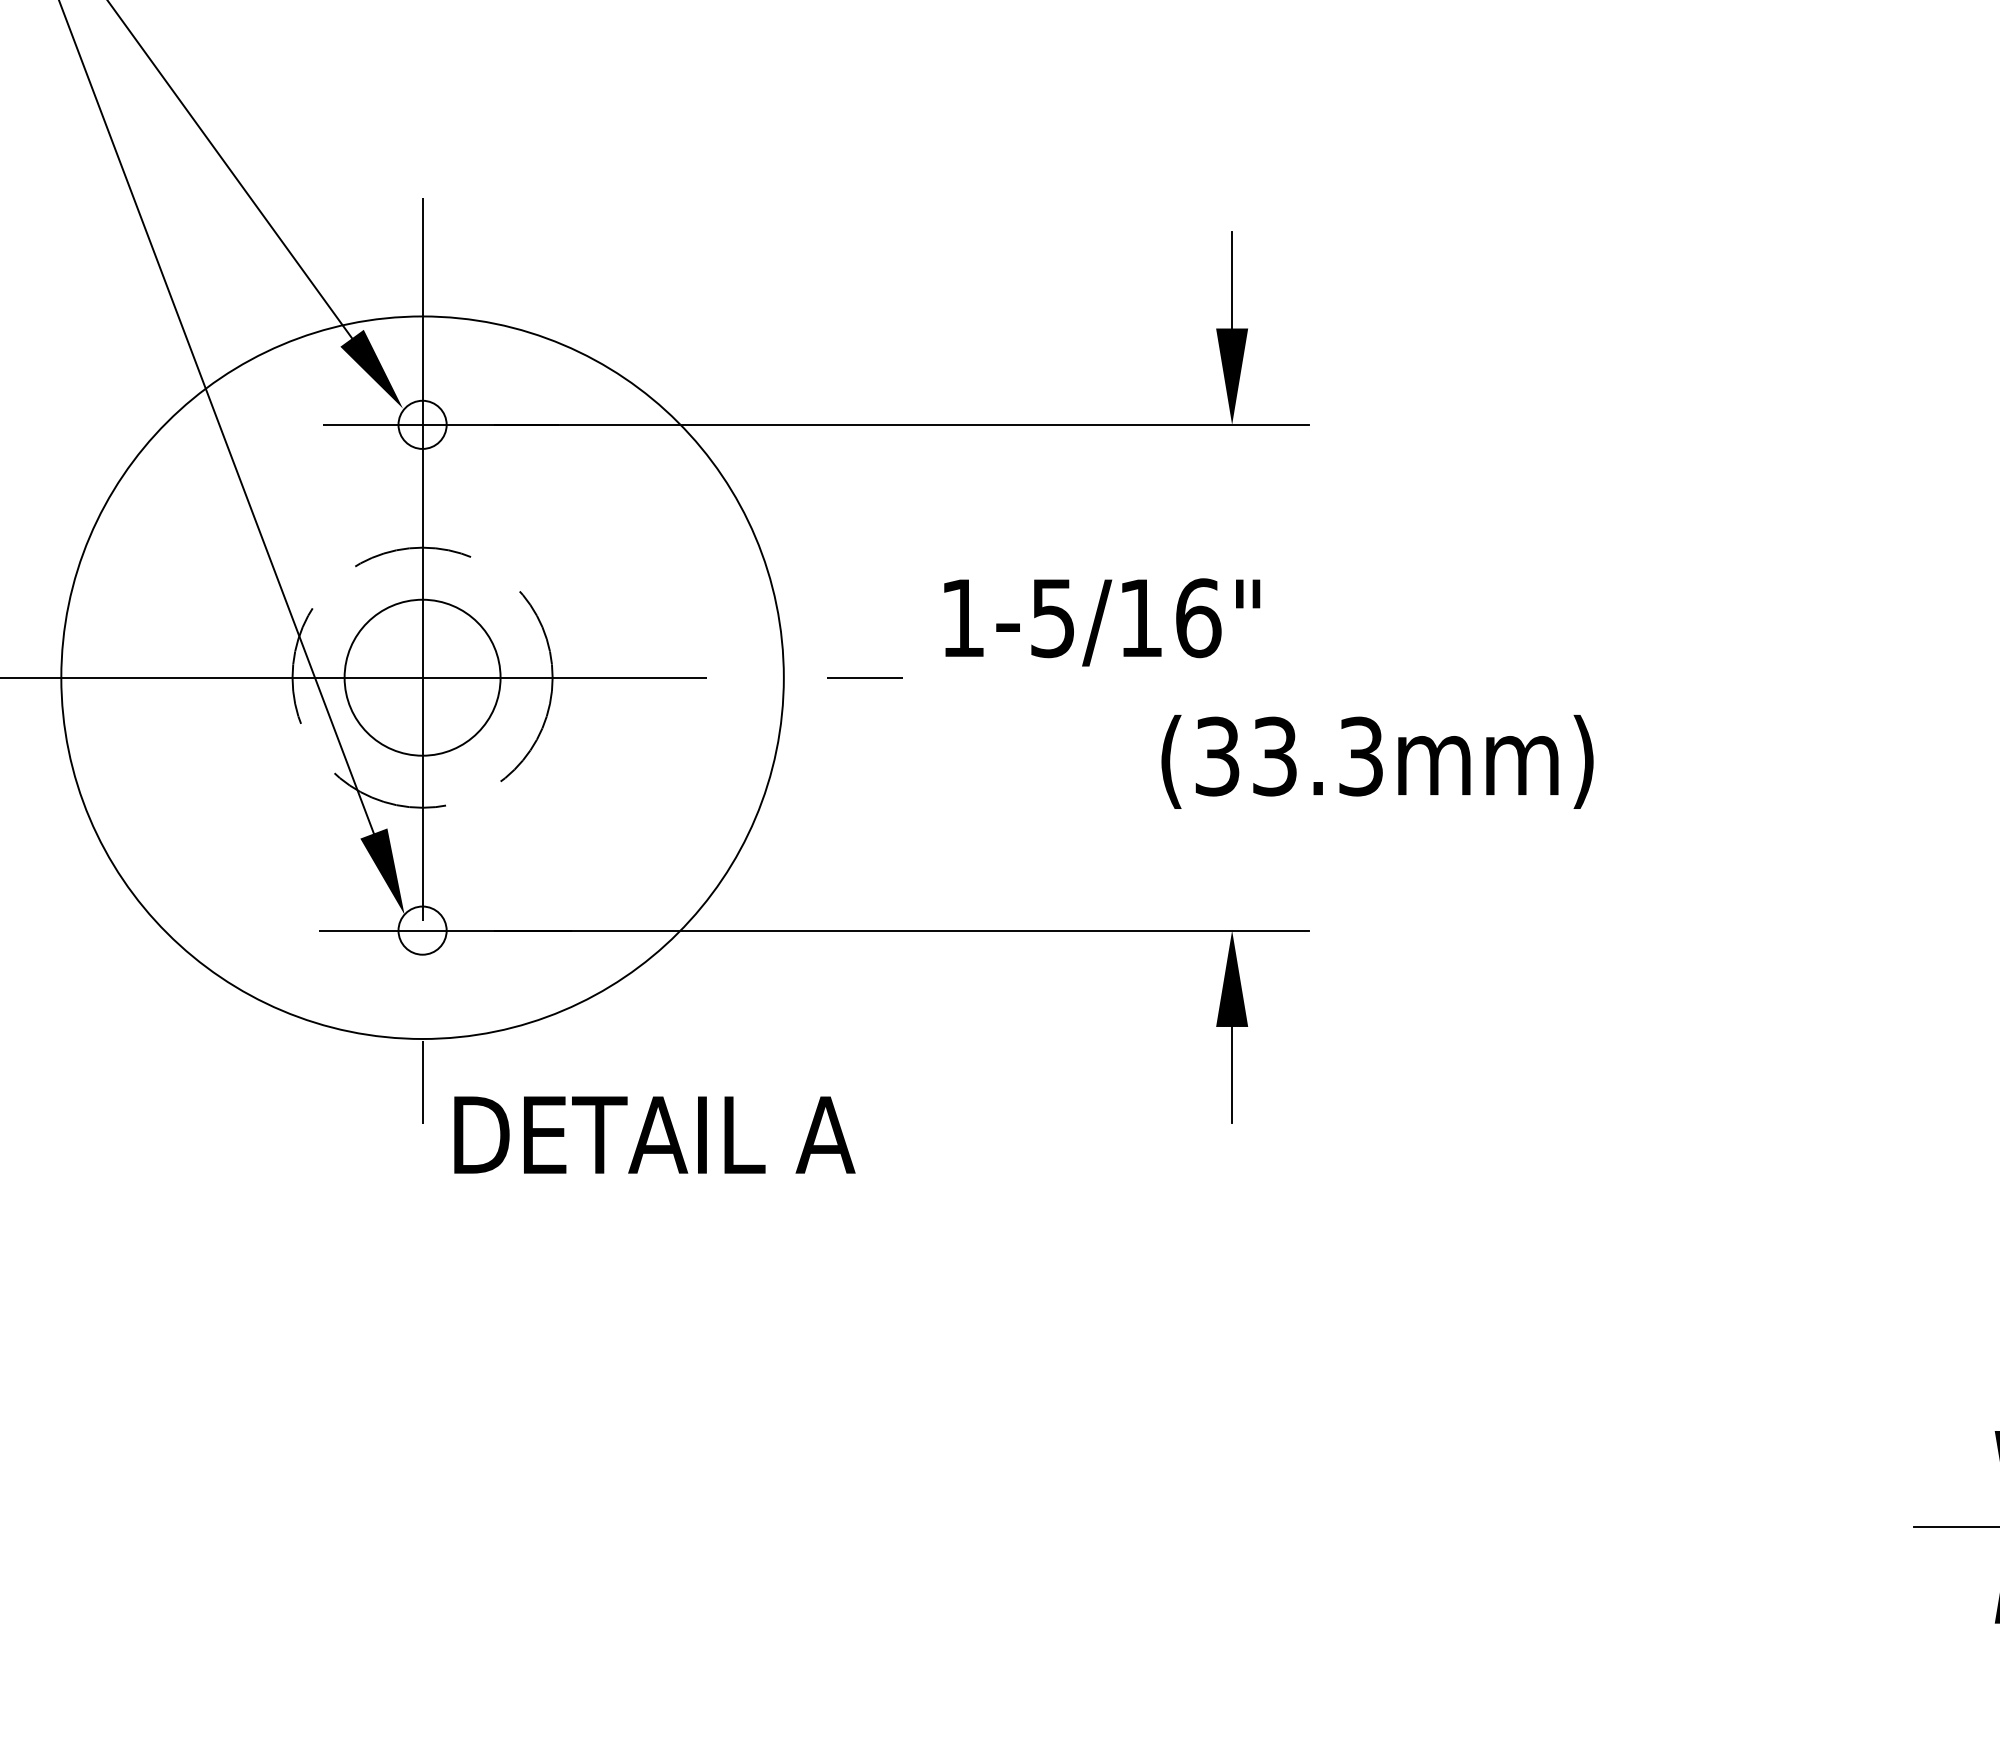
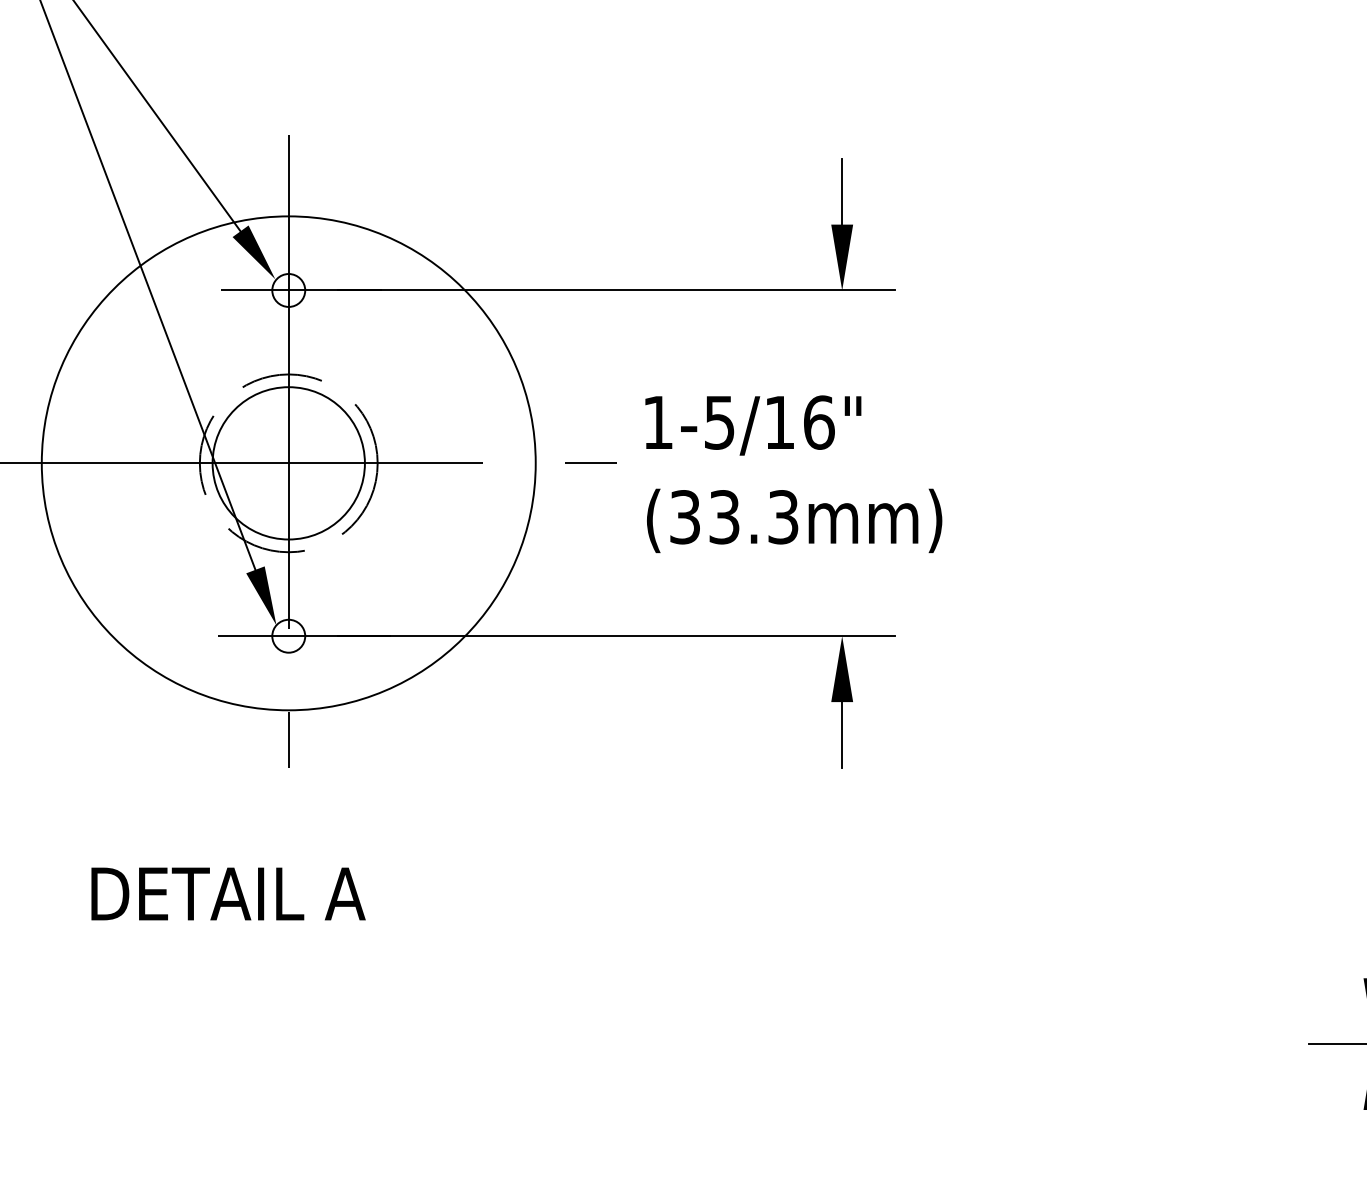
circle: (422, 677) -> (288, 463), size x1.43
text: (1377, 761) -> (794, 520), moved
text: (654, 1134) -> (228, 893), moved

